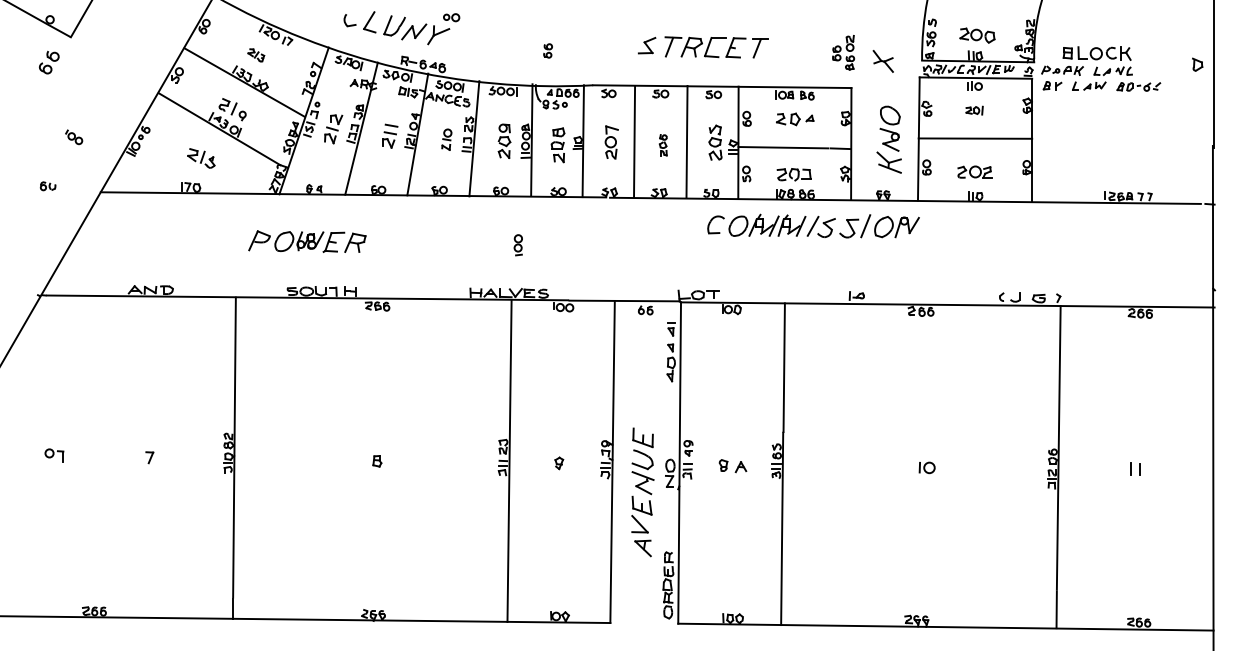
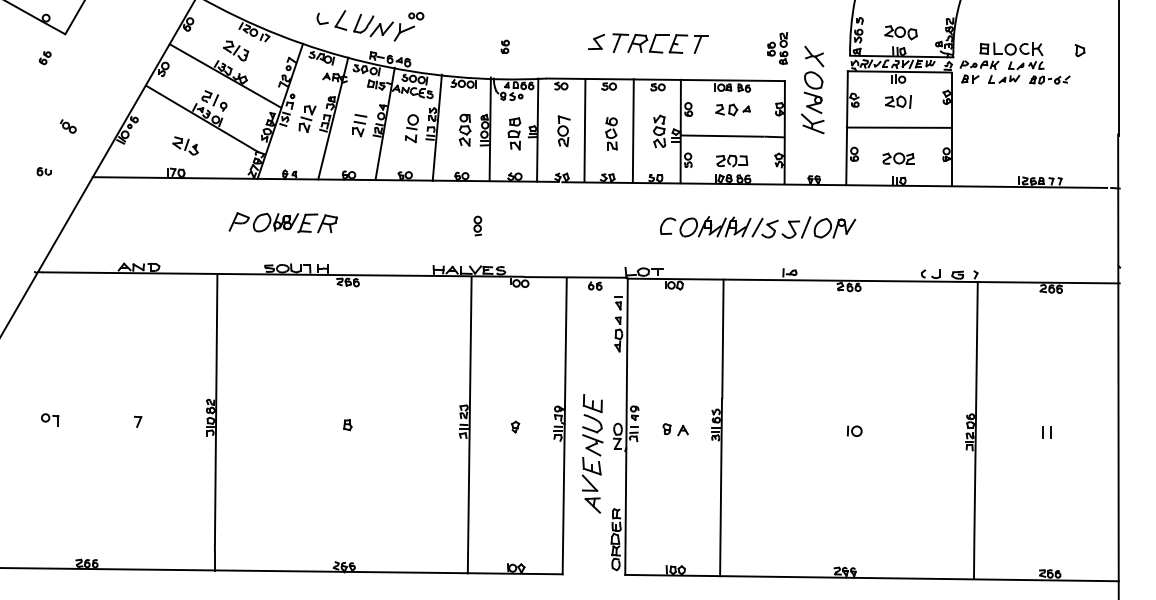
part: (256, 54) -> (236, 50), size x1.67
part: (48, 63) -> (44, 58), size x0.62
part: (1197, 64) -> (1079, 50), moved
part: (974, 110) -> (898, 101), size x1.67
part: (446, 139) -> (411, 128), size x1.43
part: (888, 139) -> (812, 102), moved
part: (663, 144) -> (611, 133), size x1.67
part: (814, 226) -> (758, 227), moved

